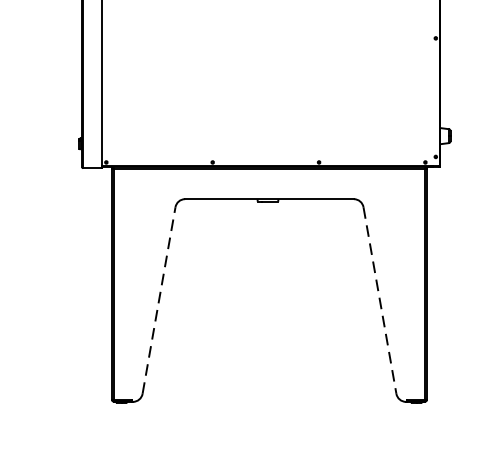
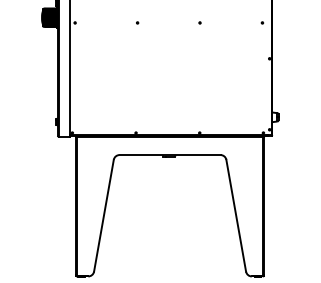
line: (158, 300) -> (103, 215), dashed -> solid
line: (380, 300) -> (236, 215), dashed -> solid

